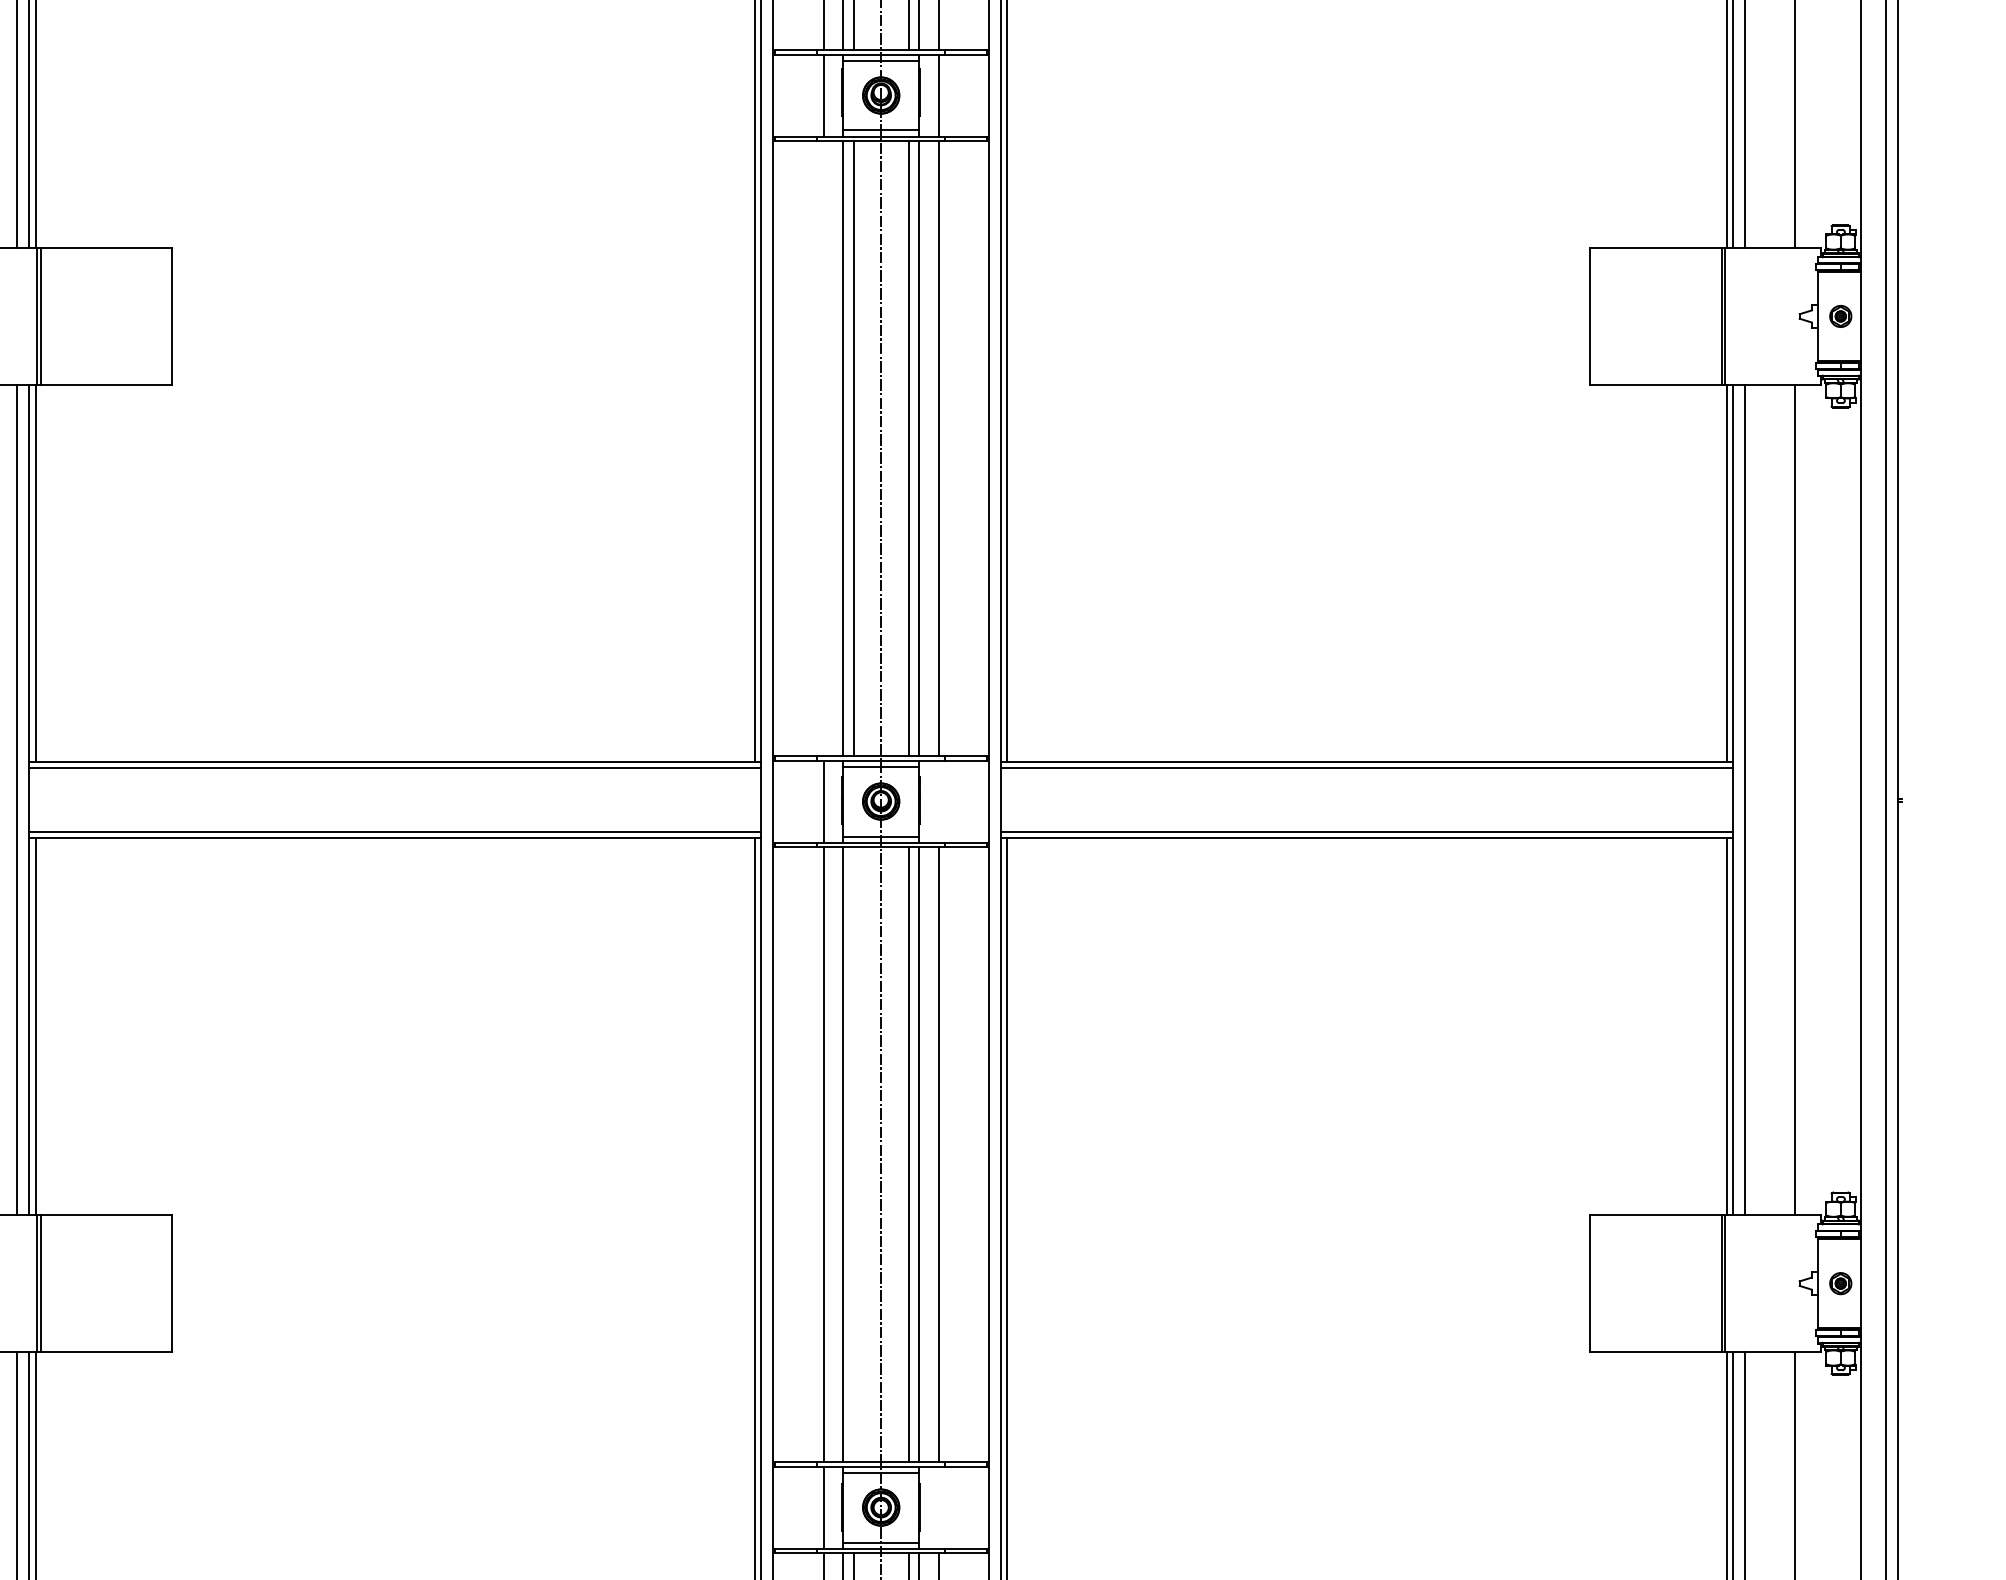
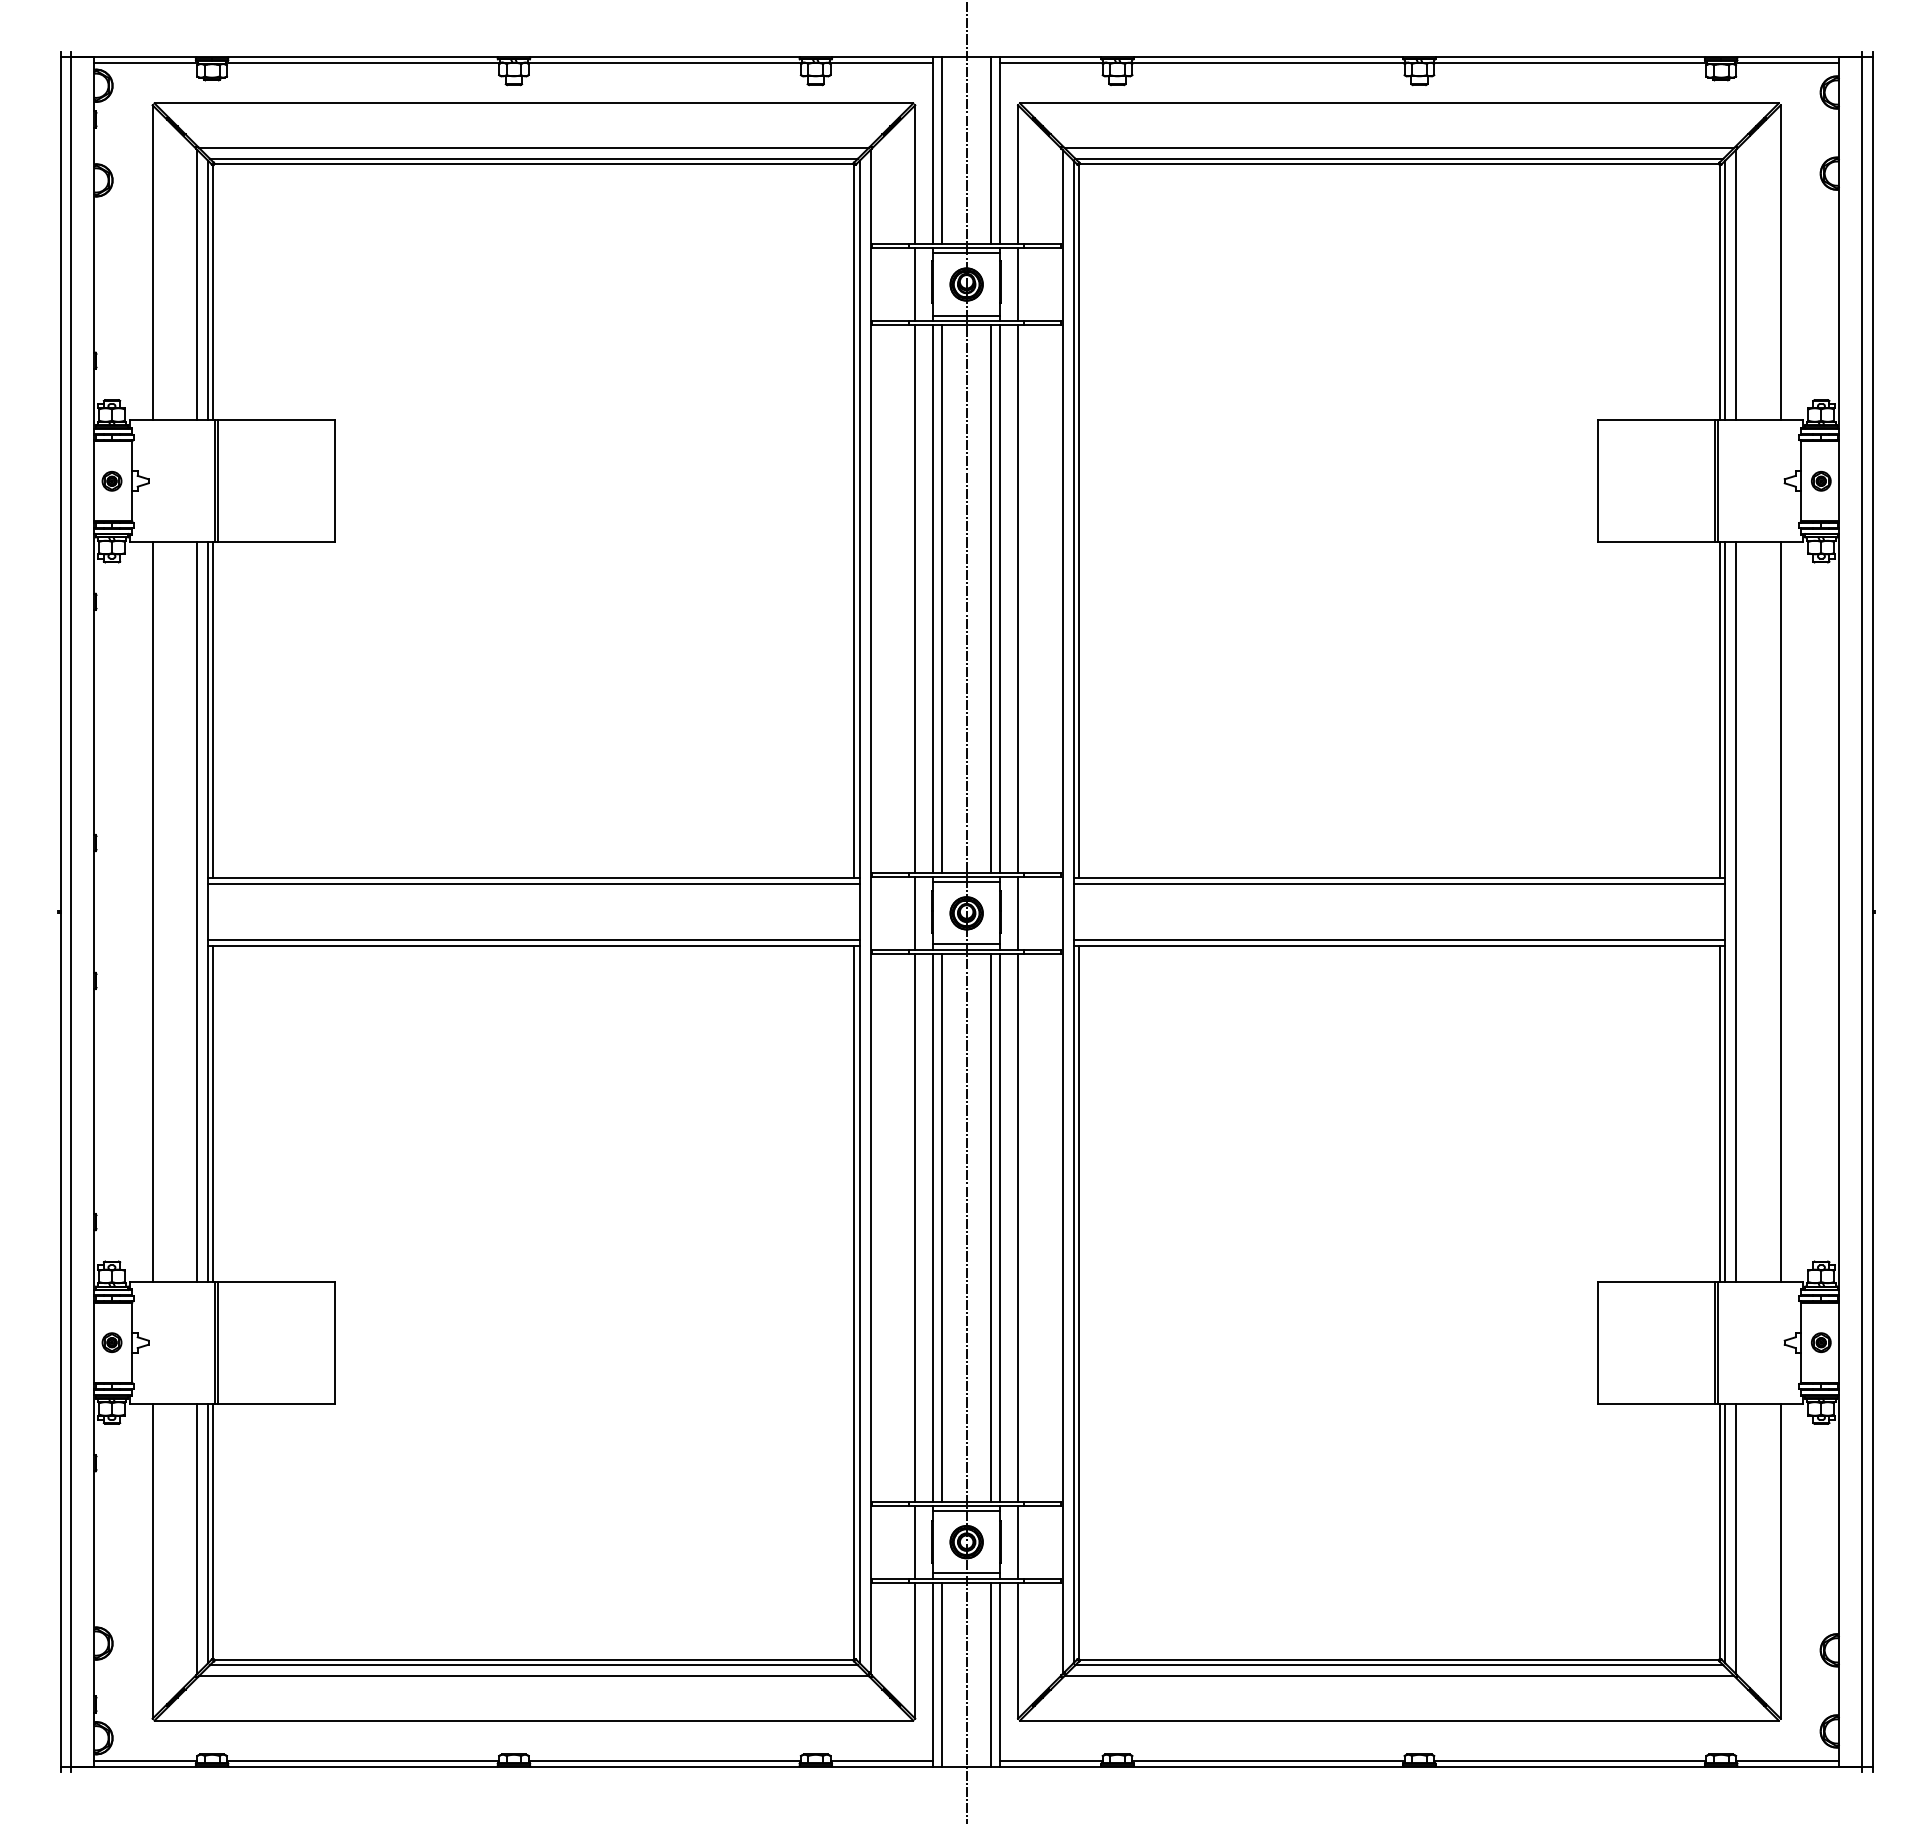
line: (823, 448) -> (915, 598), added
line: (939, 800) -> (1018, 912), added
line: (854, 1154) -> (942, 1227), added
line: (939, 1506) -> (1018, 1541), added

